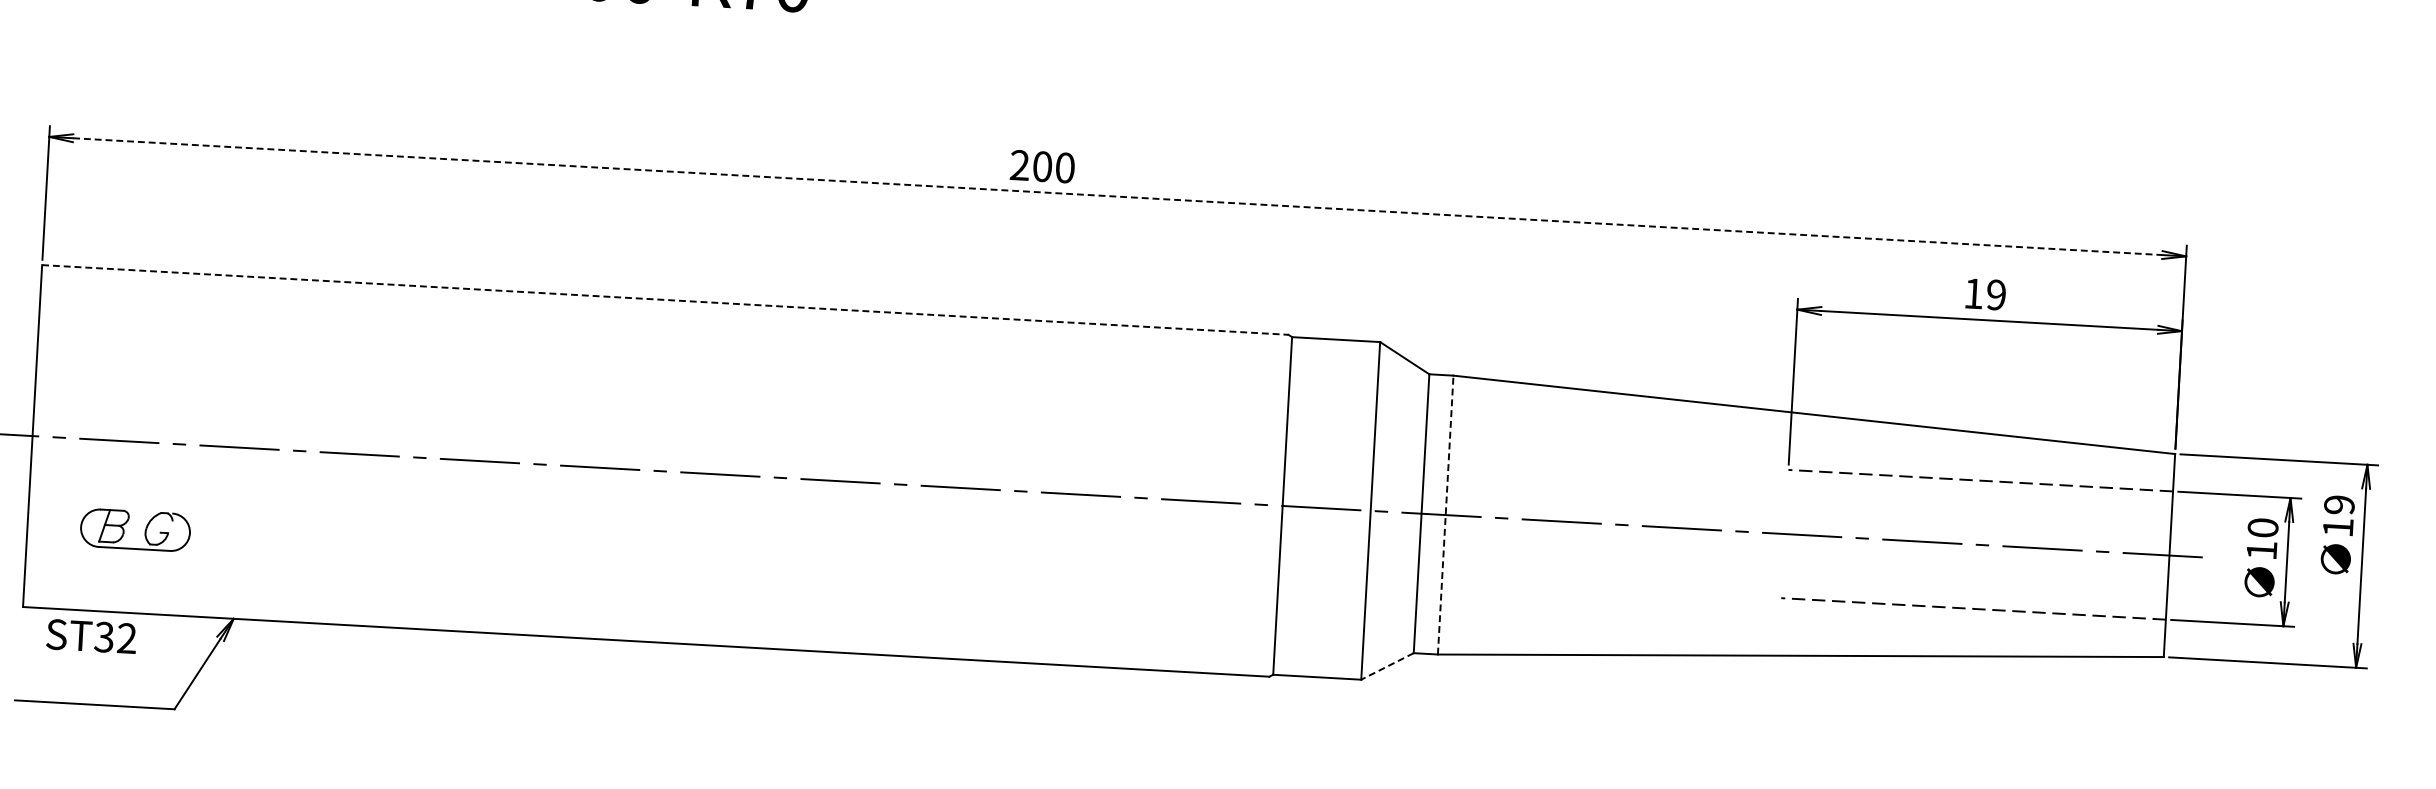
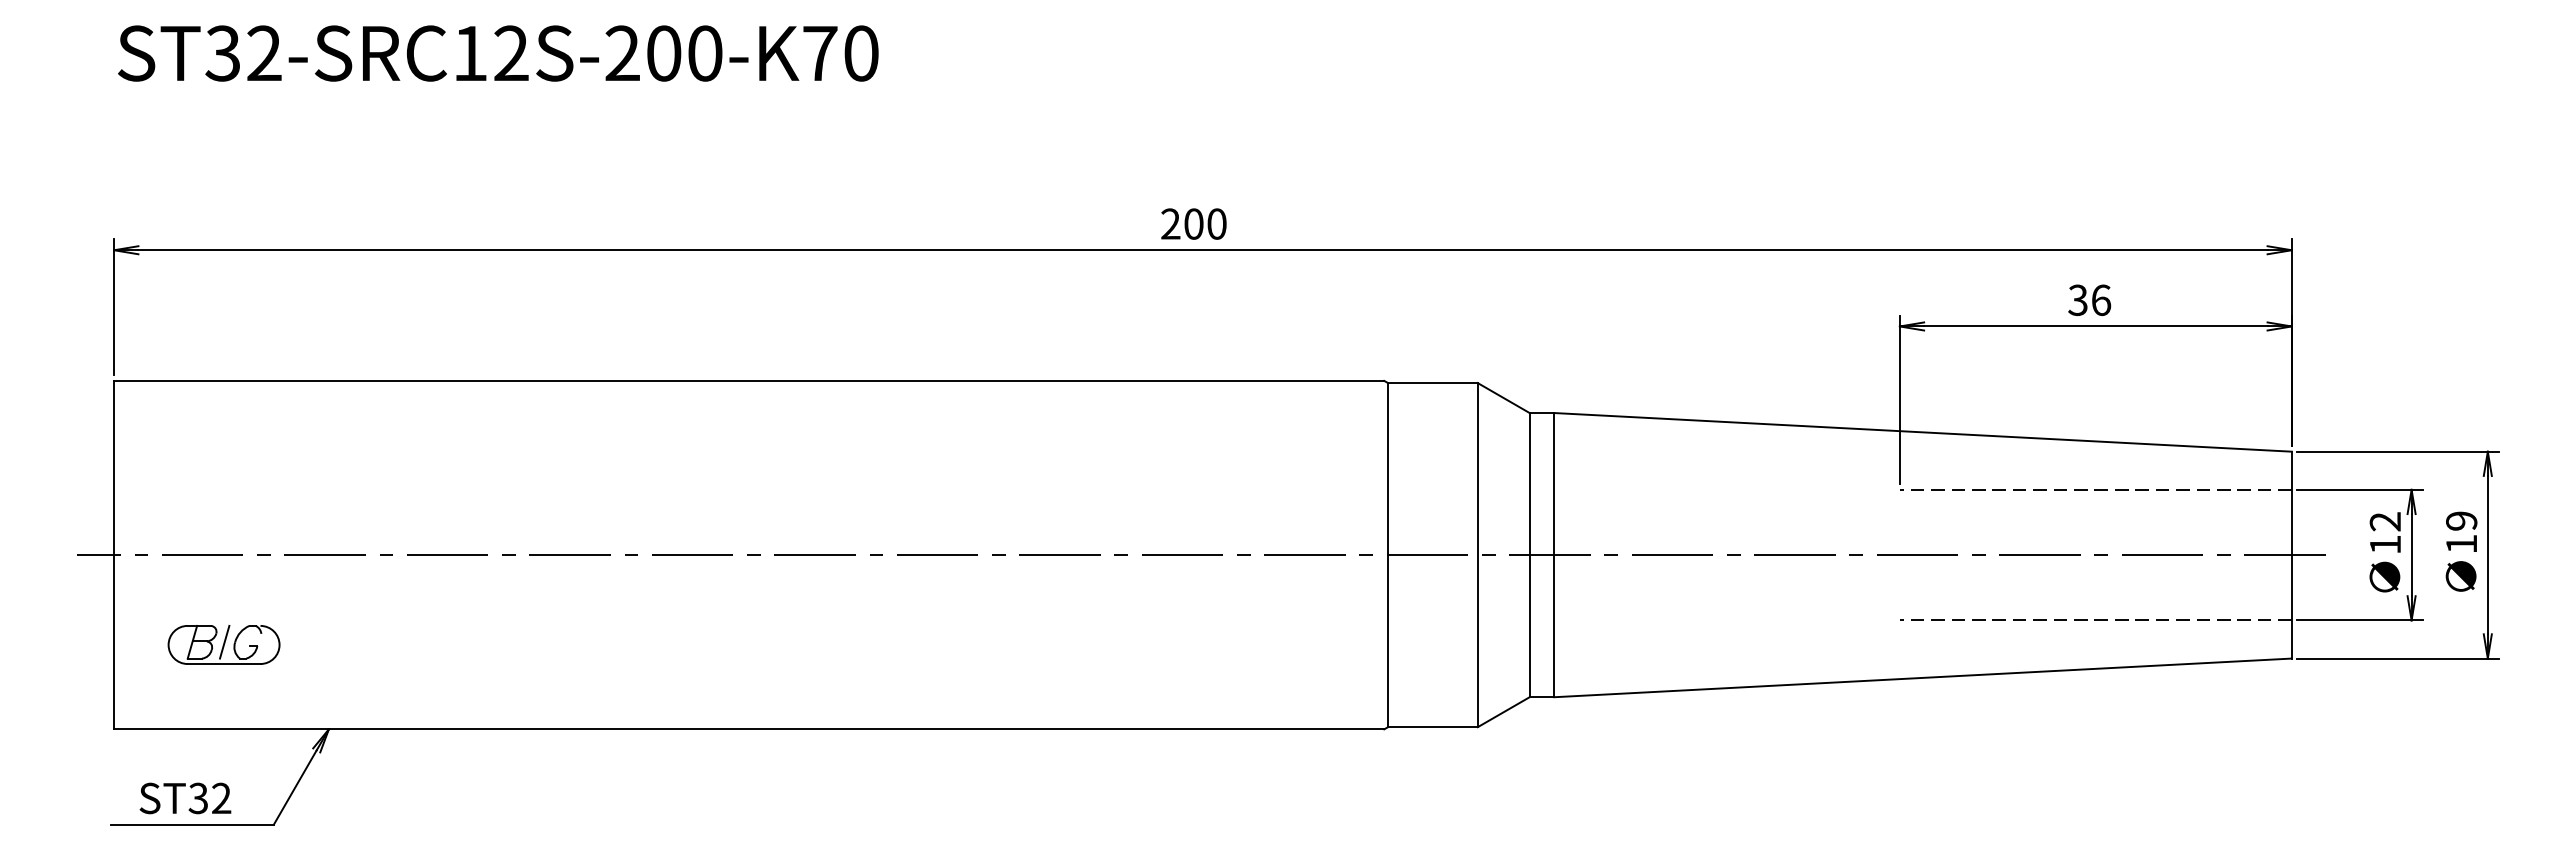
text: (1042, 166) -> (1193, 223), moved
line: (1118, 196) -> (1203, 250), dashed -> solid
text: (1984, 294) -> (2089, 300), 19 -> 36
line: (665, 299) -> (749, 380), dashed -> solid
line: (1445, 514) -> (1554, 554), dashed -> solid
line: (136, 526) -> (224, 641), added
text: (2263, 527) -> (2385, 521), 10 -> 12
text: (2337, 534) -> (2461, 551), moved
text: (91, 636) -> (185, 798), moved
line: (1387, 666) -> (1503, 712), dashed -> solid

